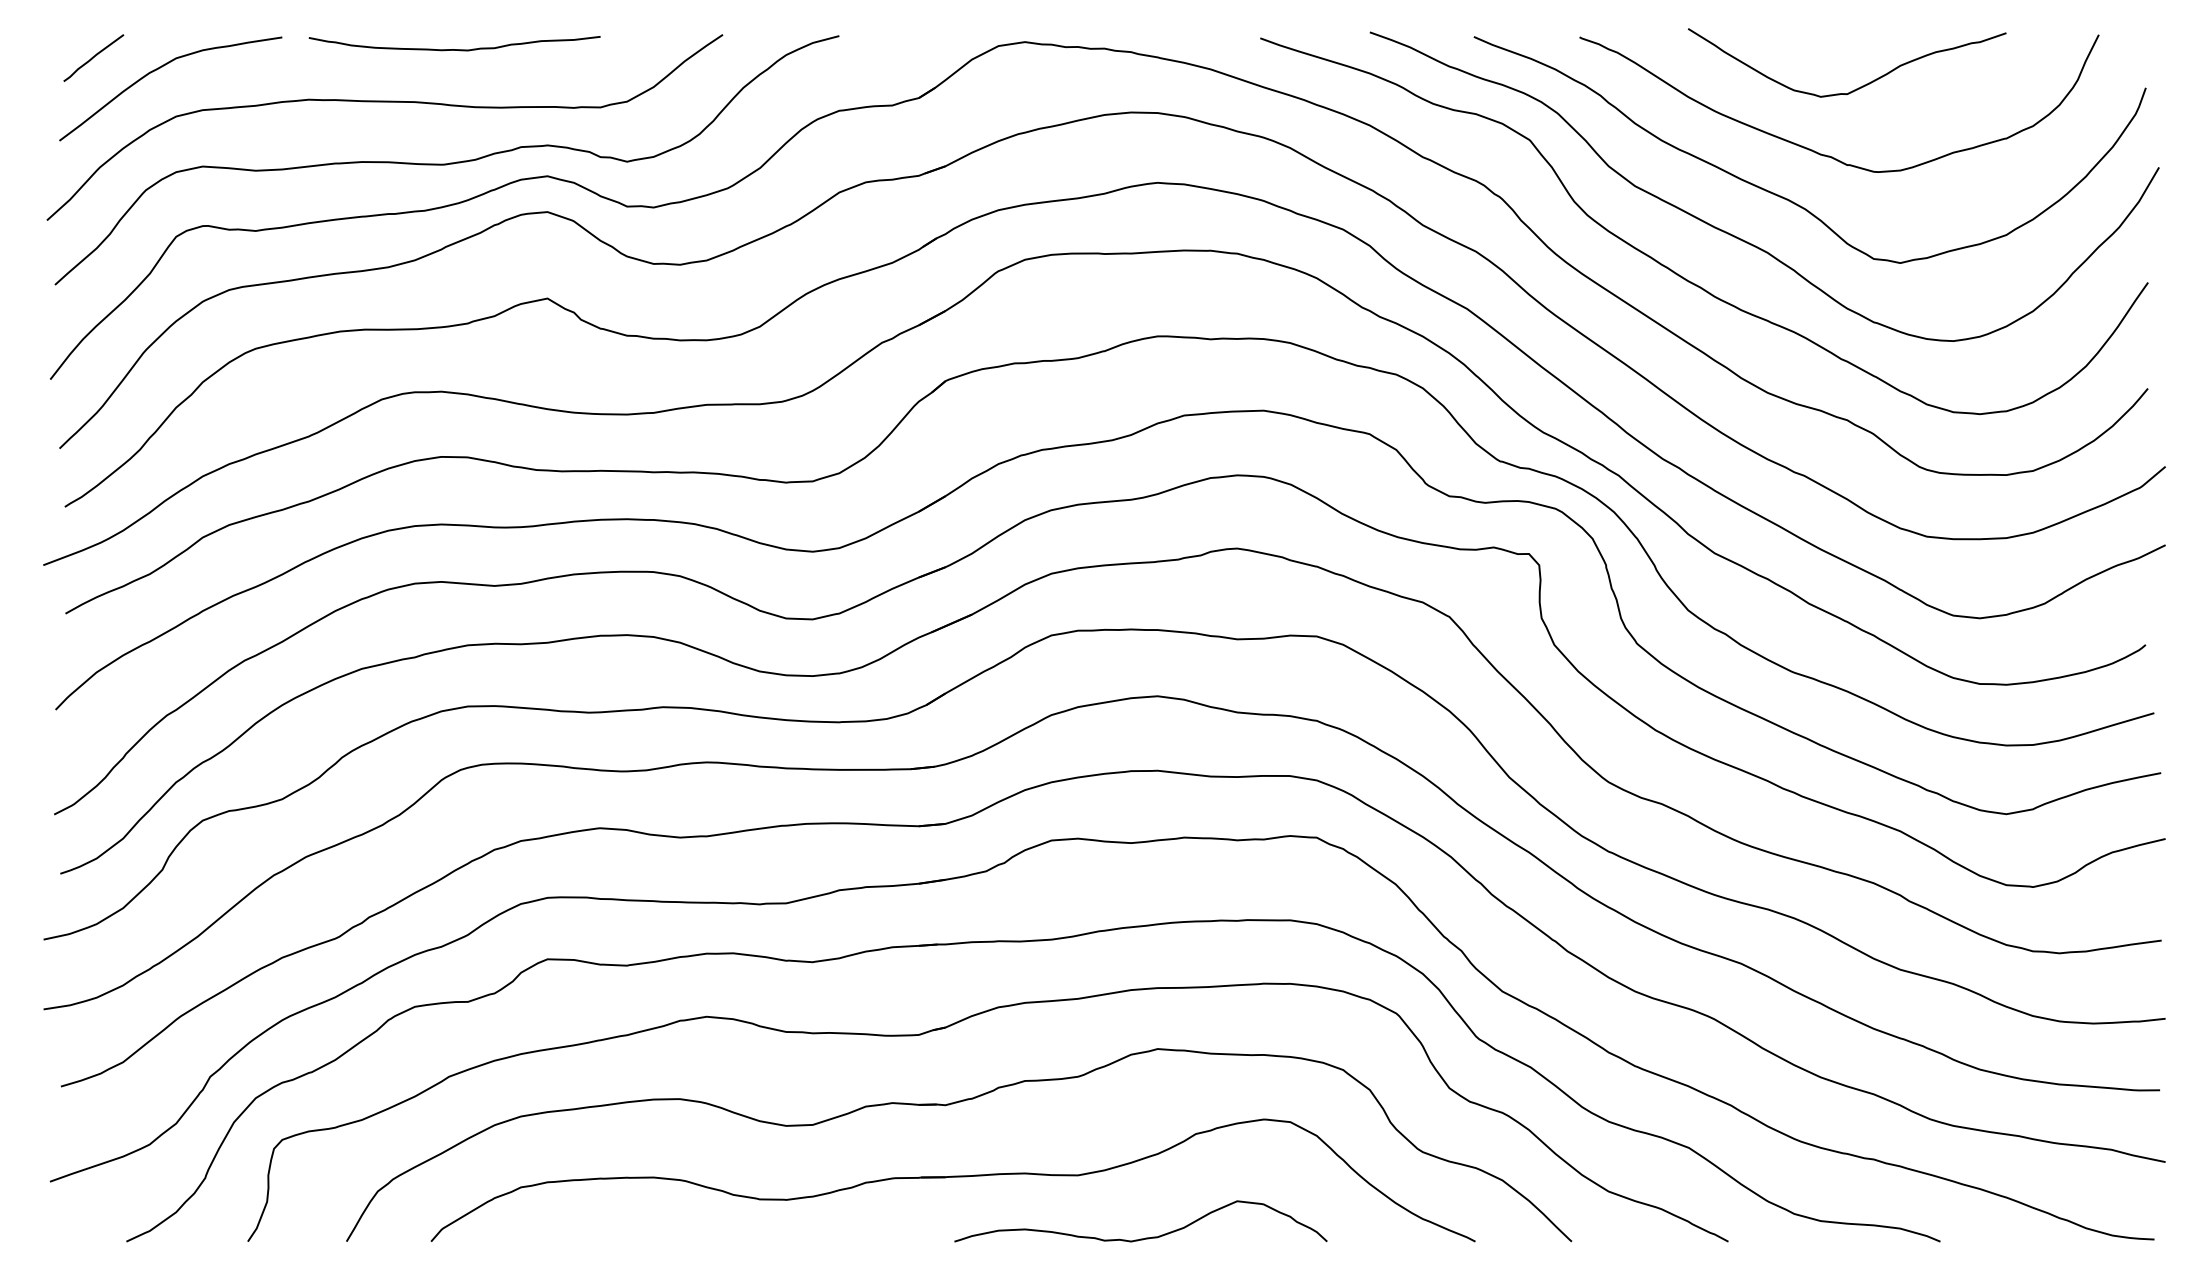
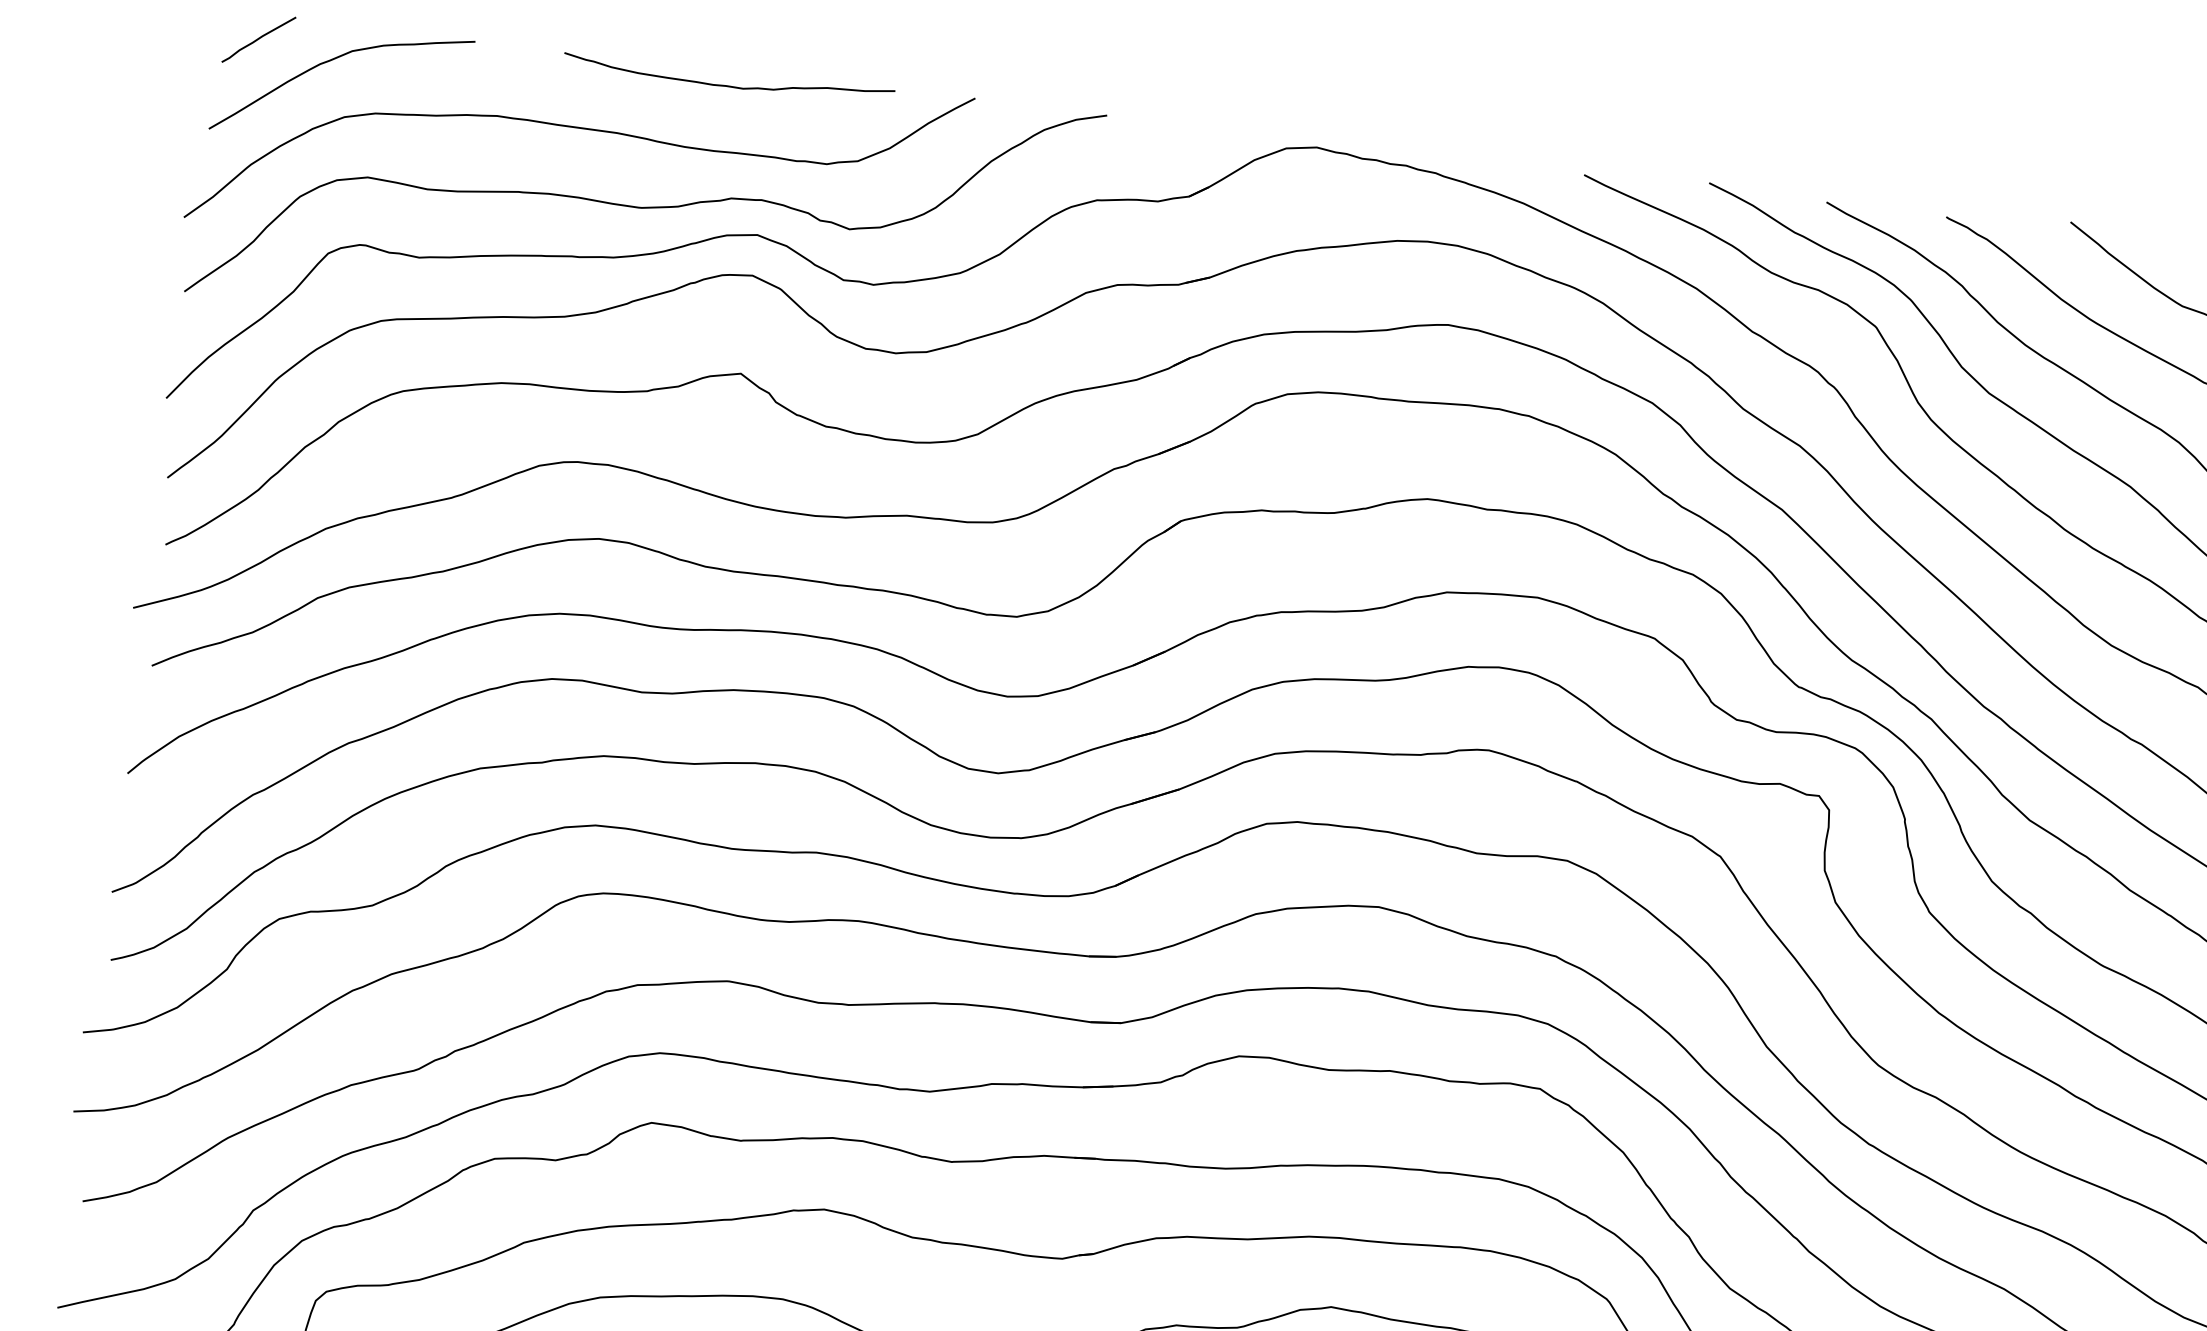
curve: (454, 49) -> (728, 85), moved

